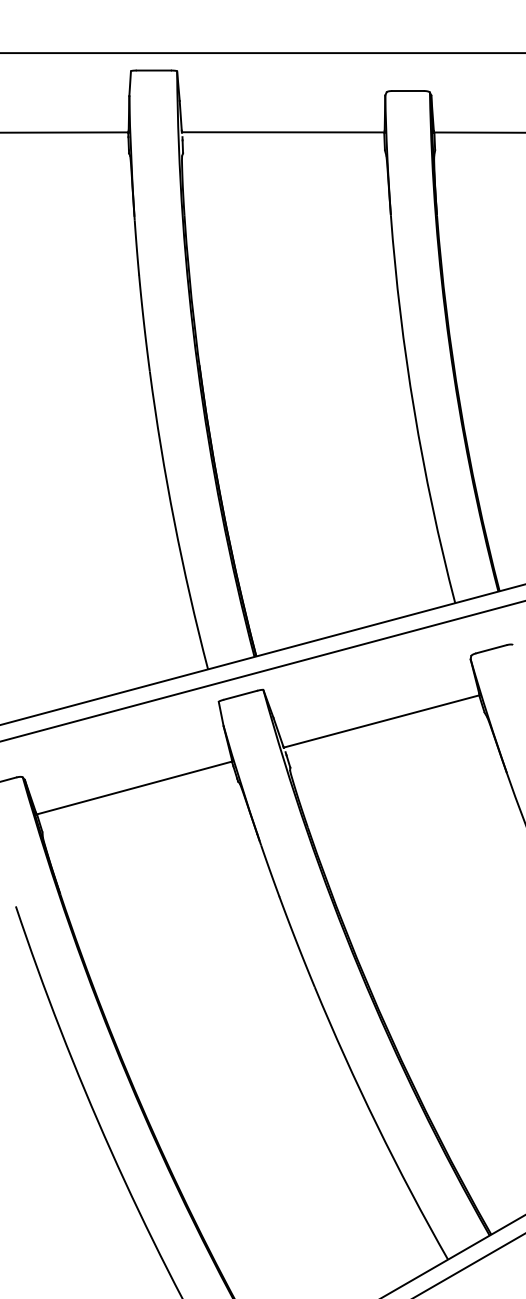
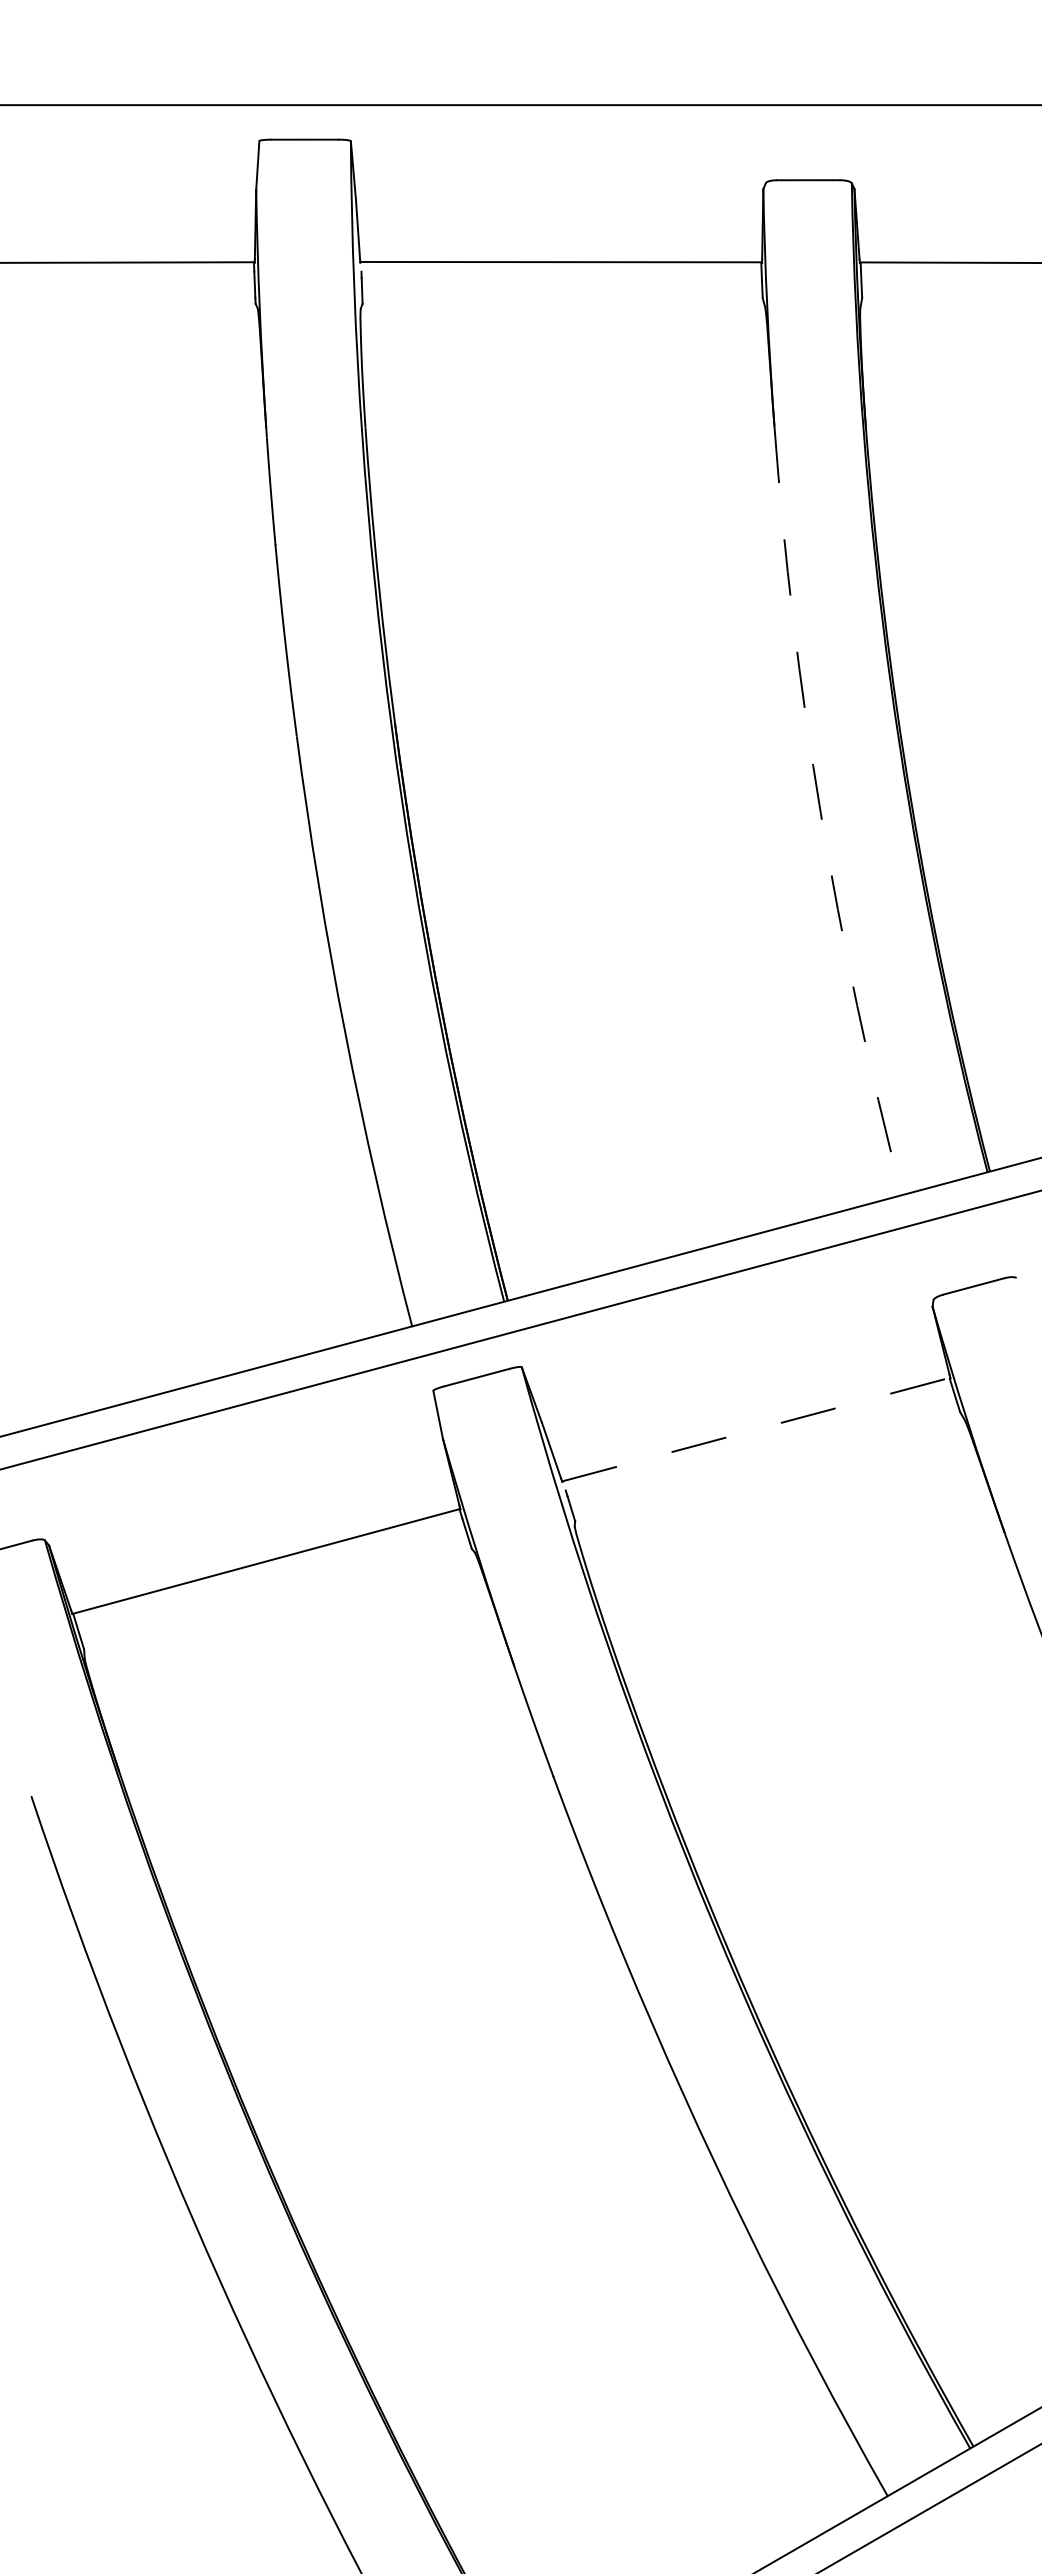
arc: (414, 410) -> (821, 813), solid -> dashed
line: (382, 721) -> (757, 1429), solid -> dashed

